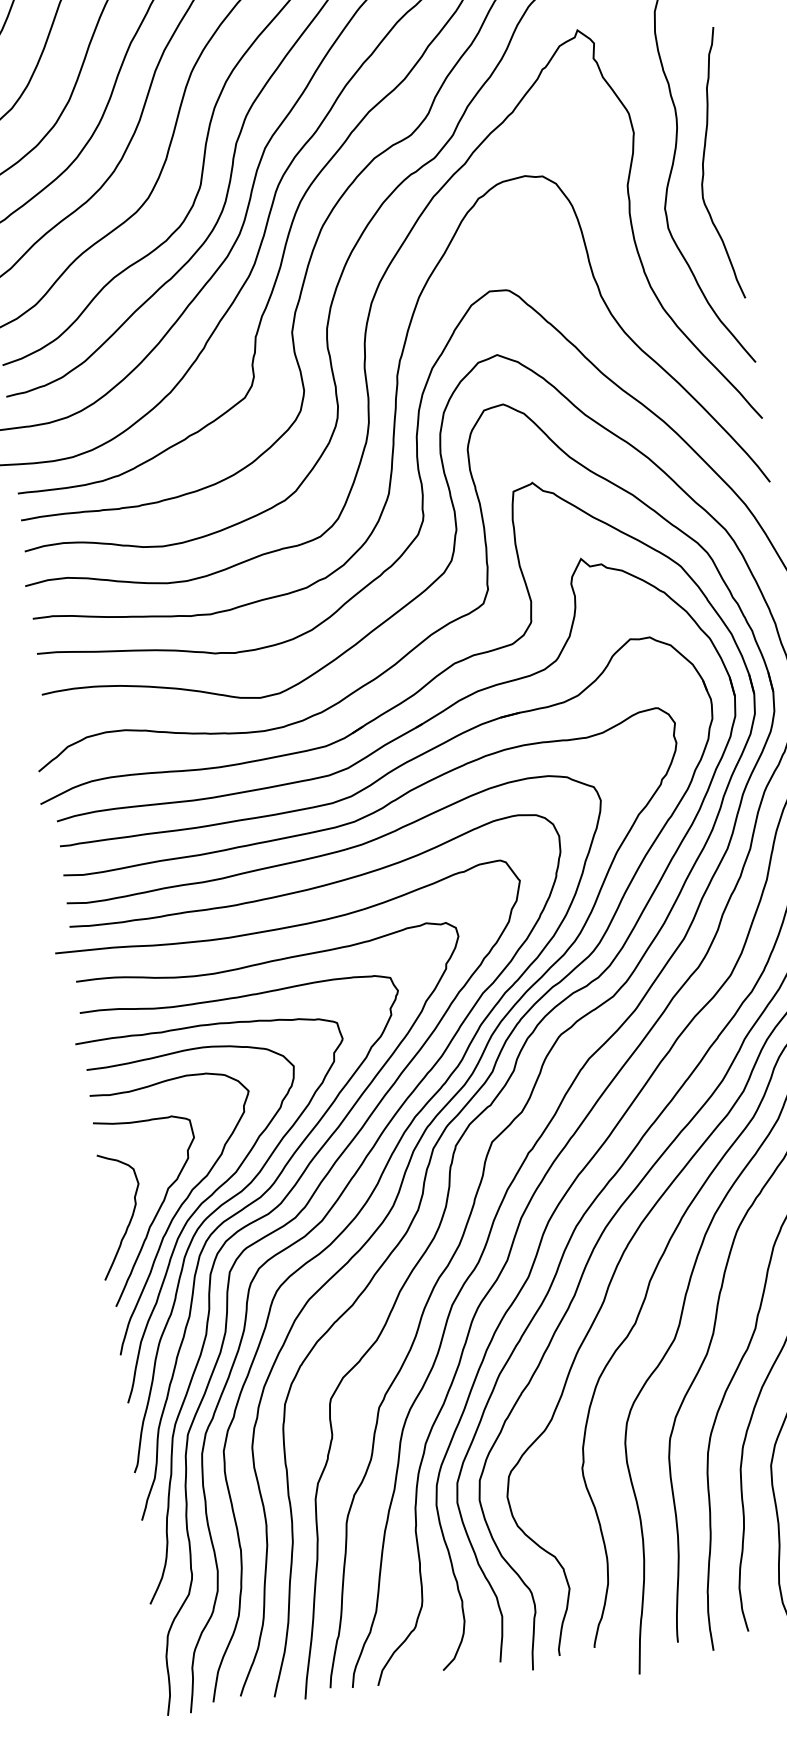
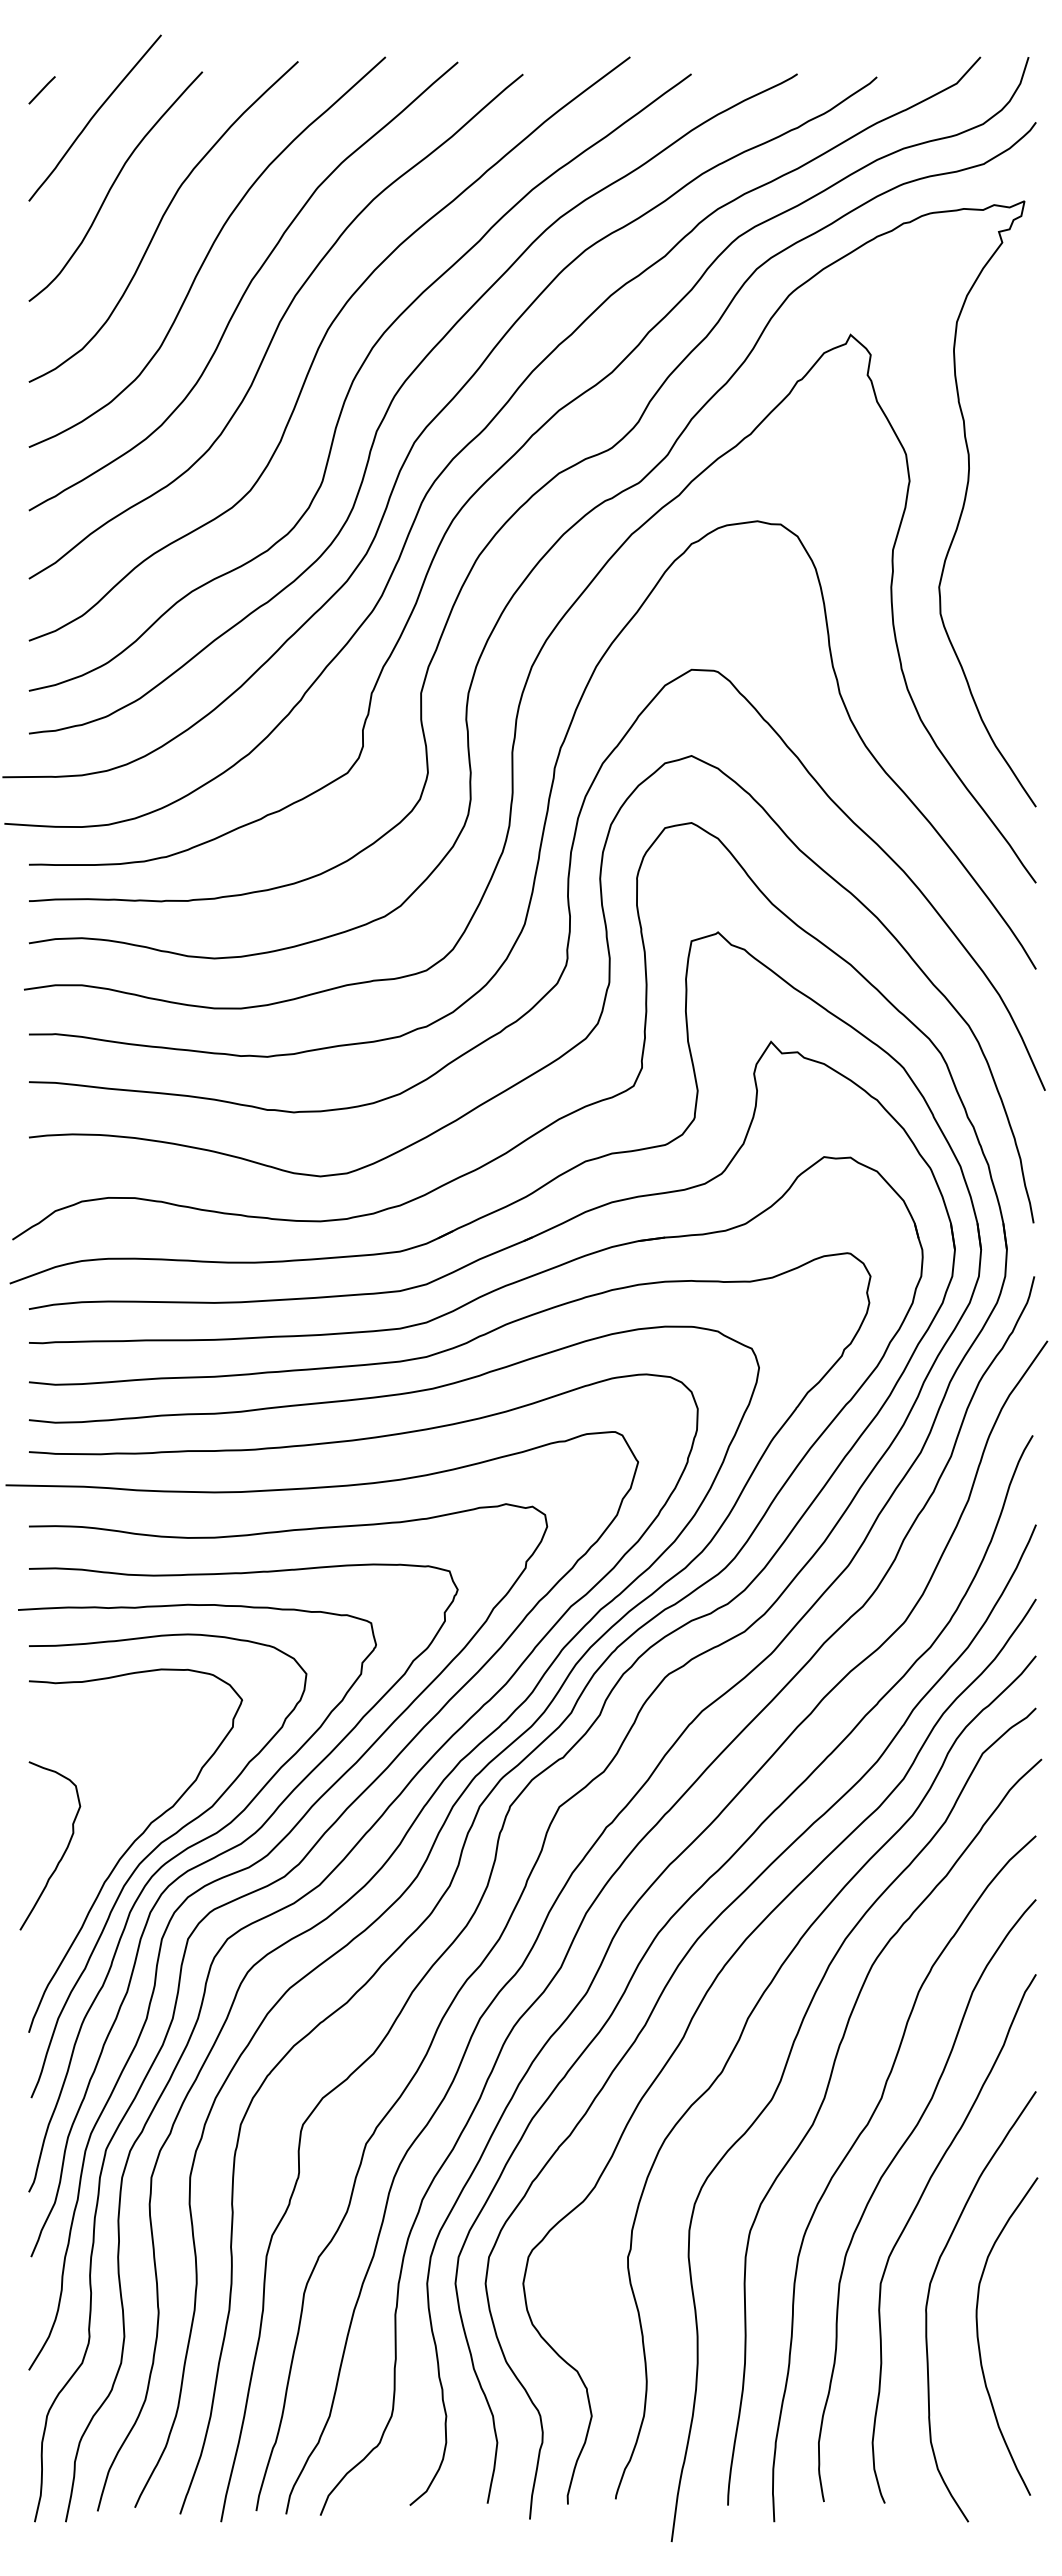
curve: (703, 163) -> (998, 532), removed
curve: (157, 1210) -> (101, 1845), removed

